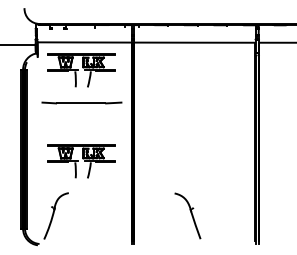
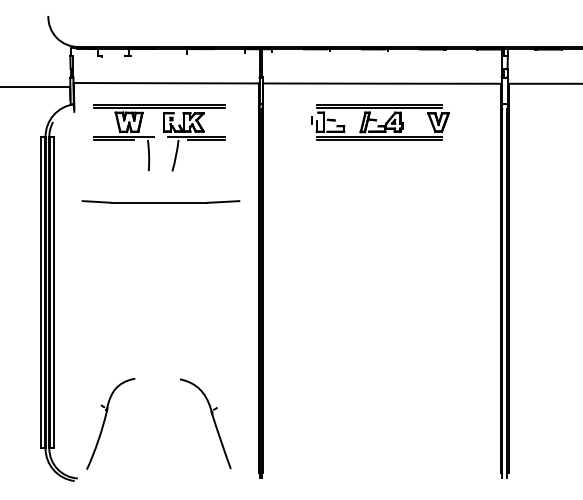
part: (193, 62) -> (379, 122), added
part: (81, 161) -> (160, 316), removed
part: (187, 215) -> (205, 422), moved

